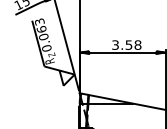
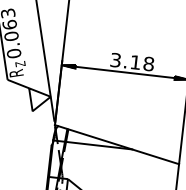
text: (128, 44) -> (134, 61), 3.58 -> 3.18

